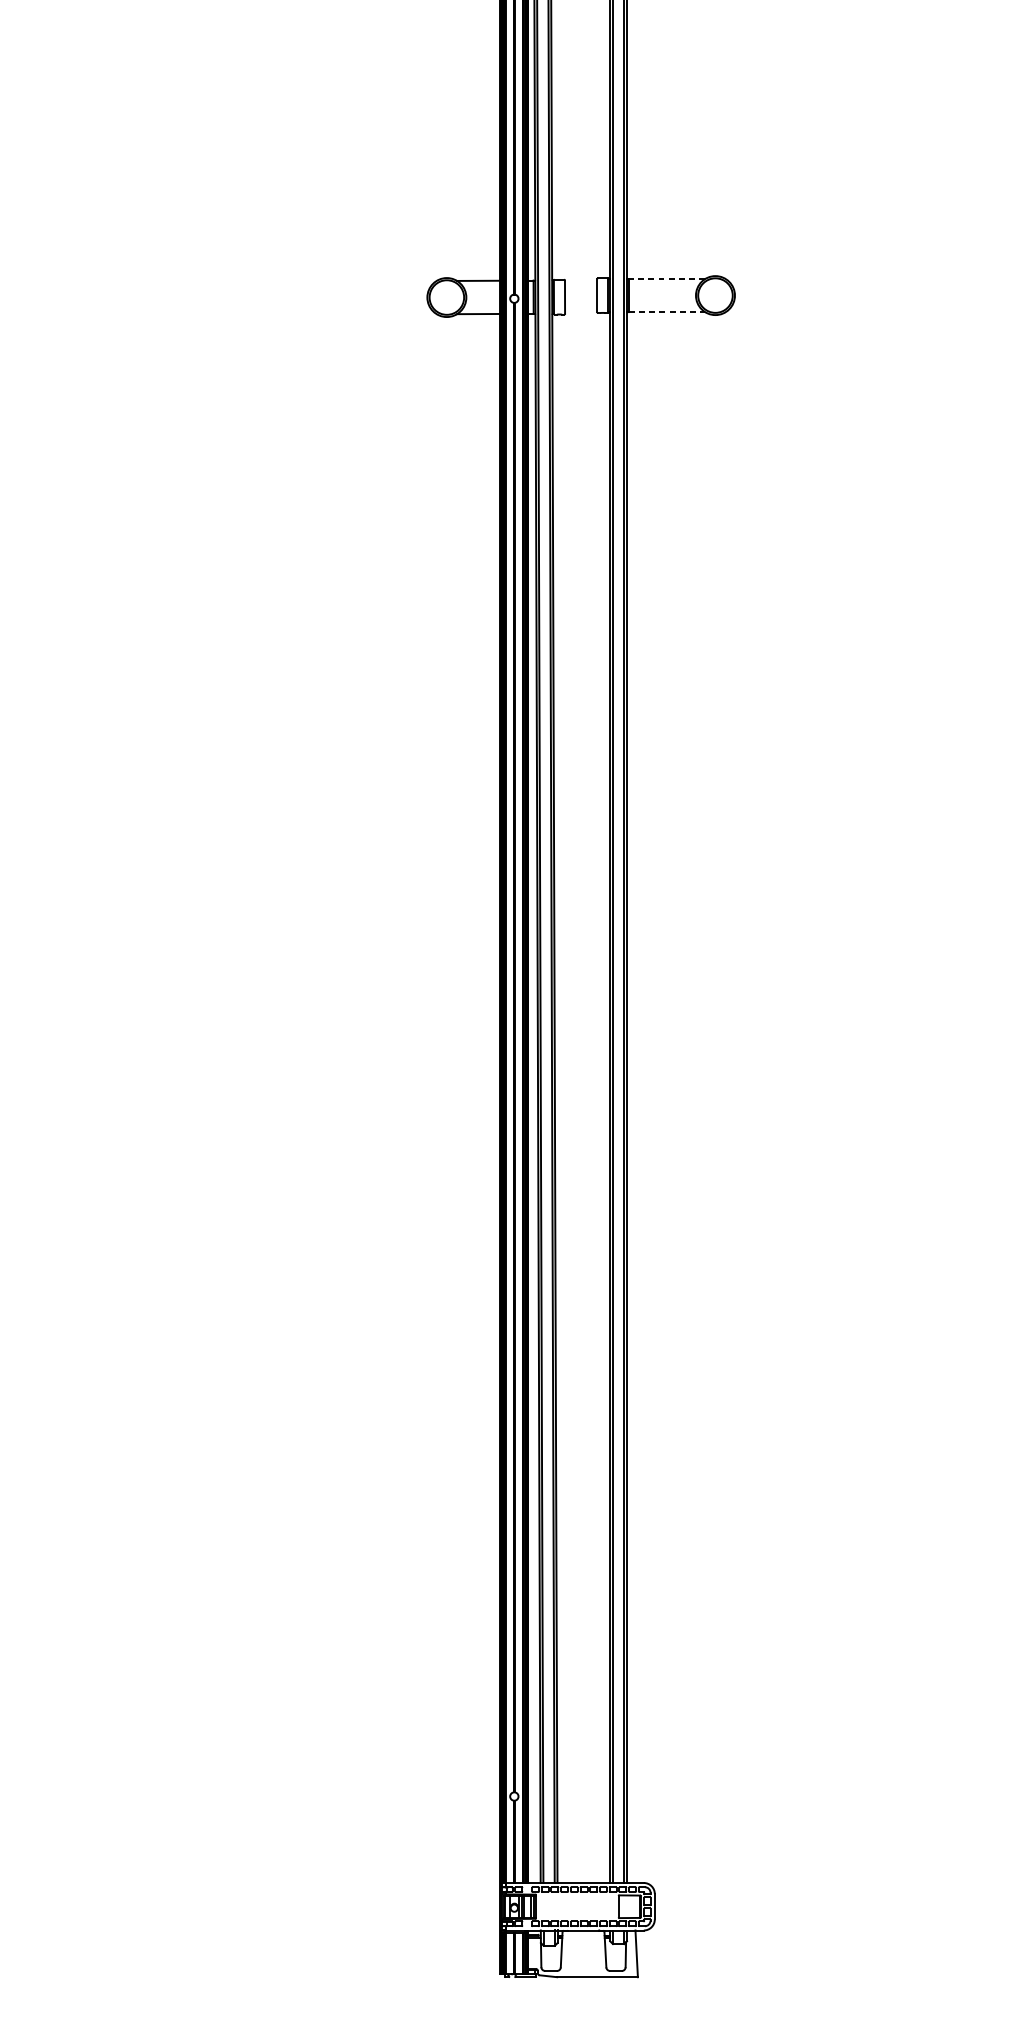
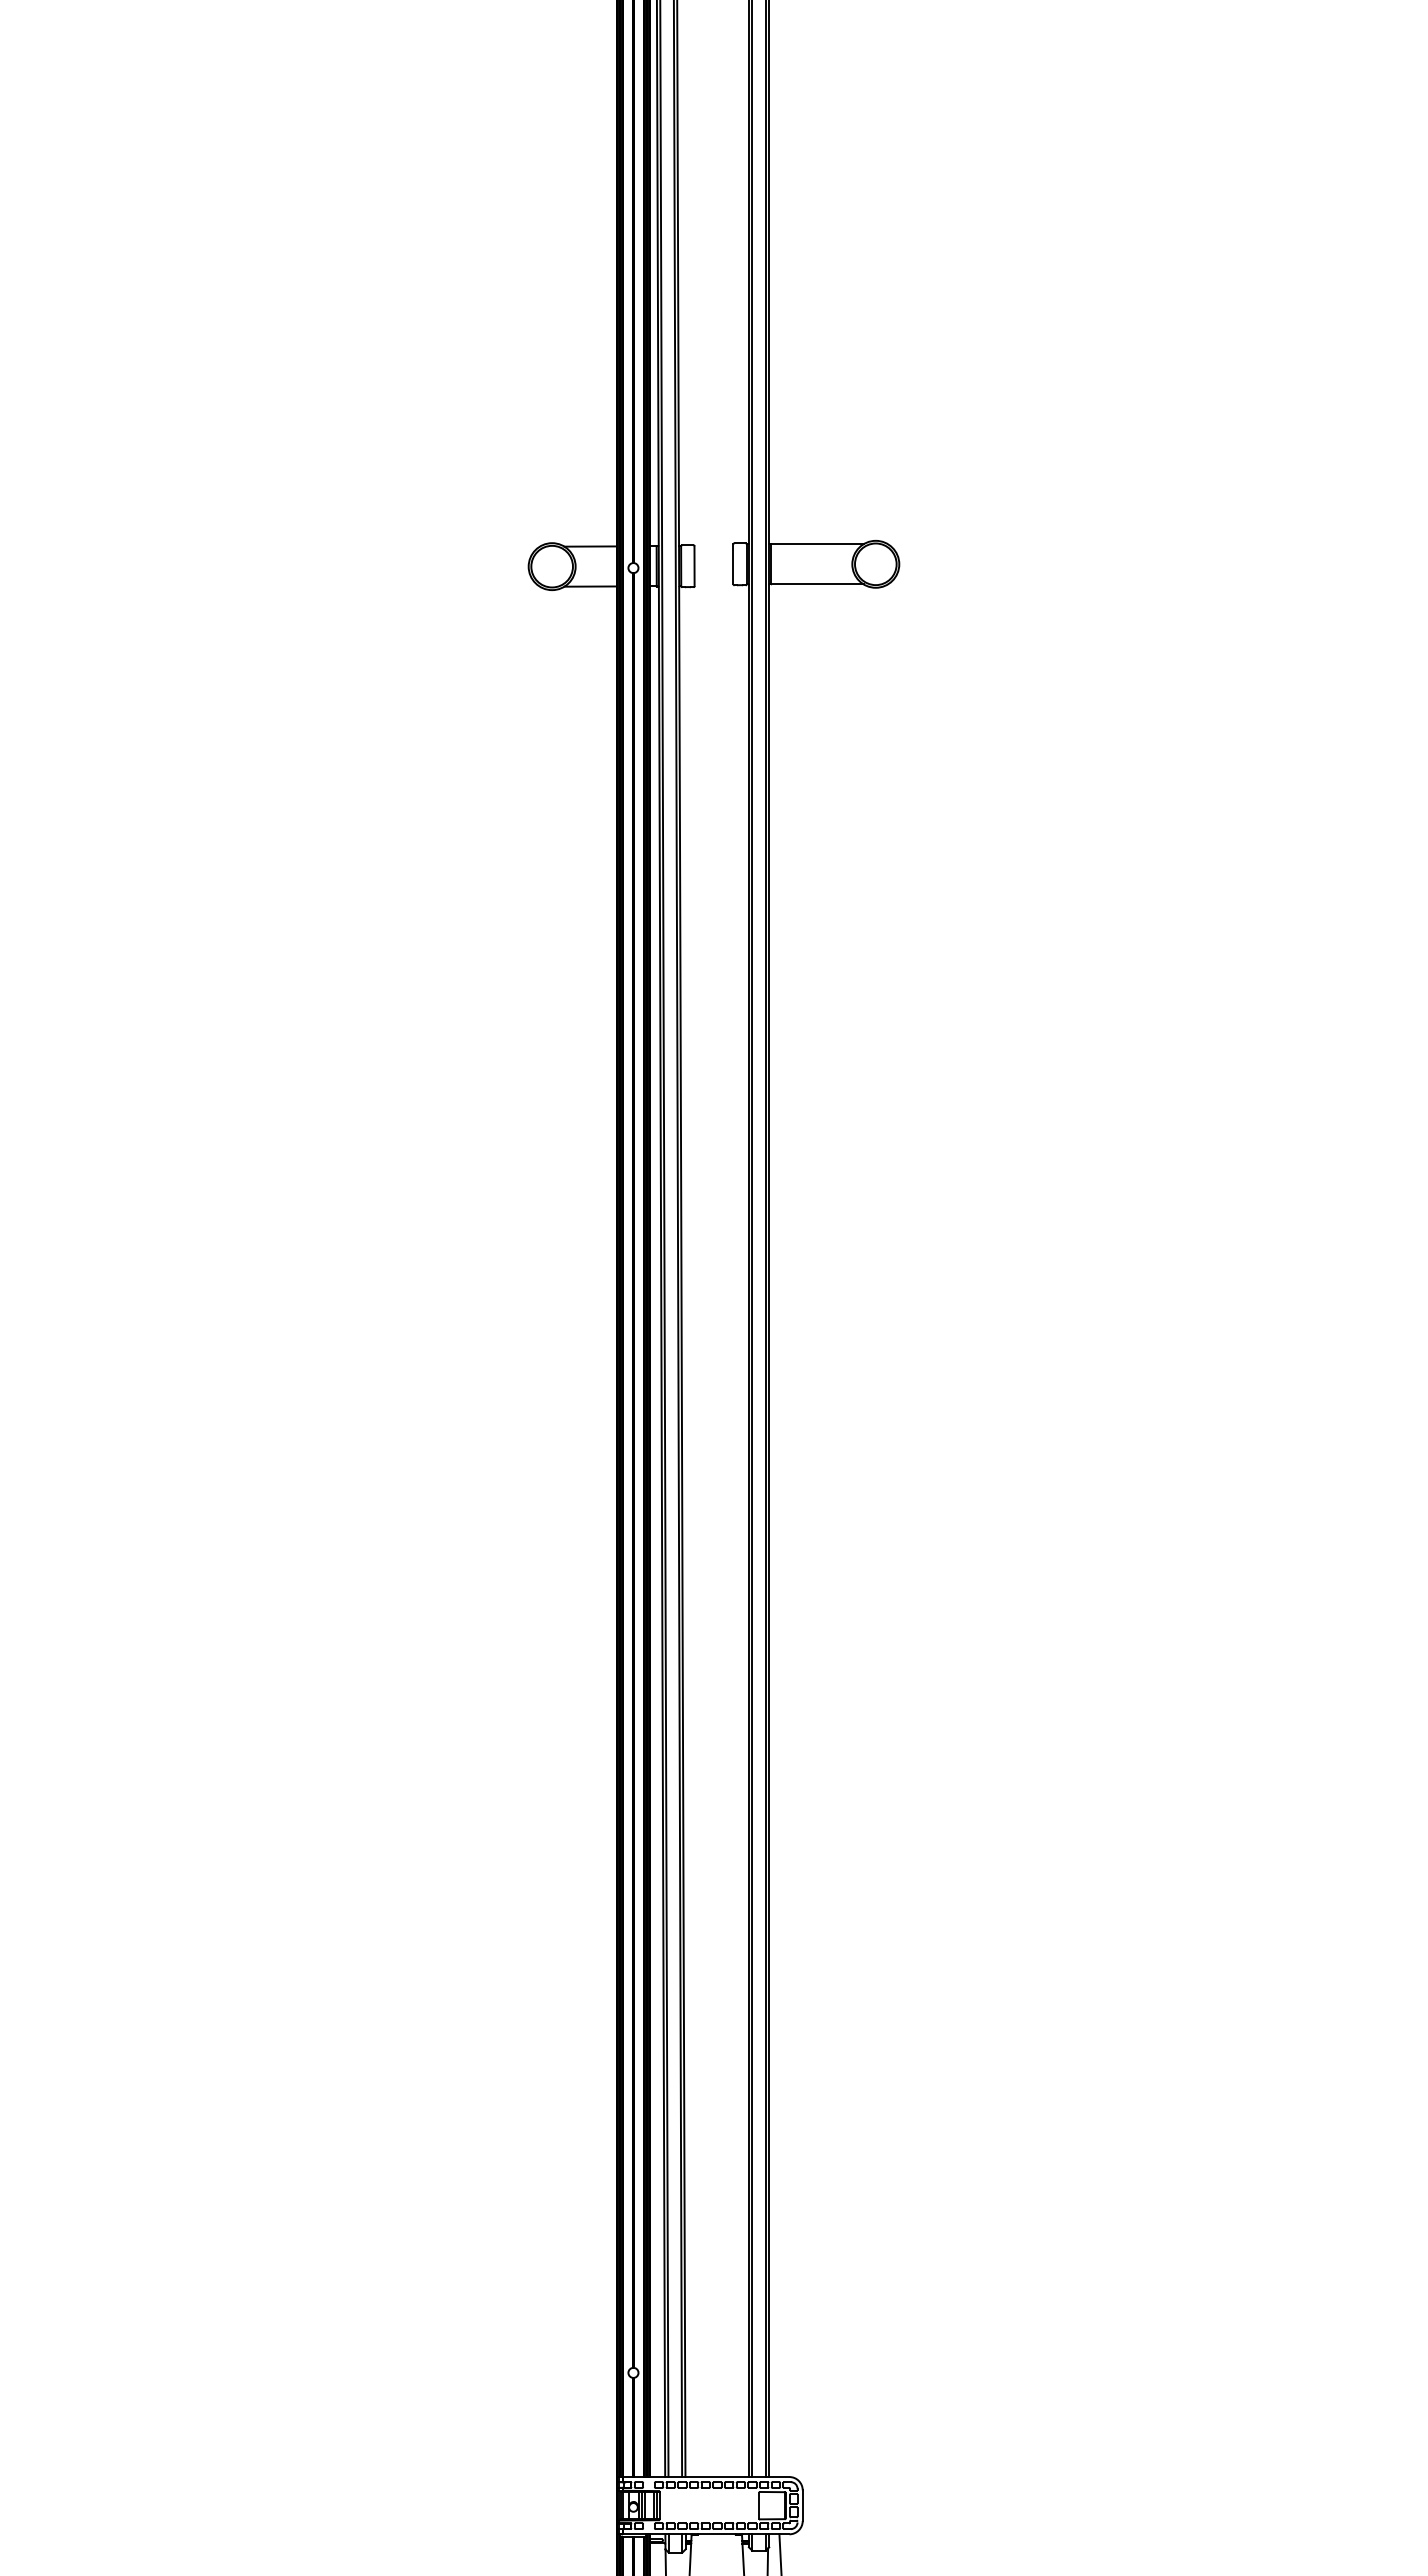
line: (666, 279) -> (816, 544), dashed -> solid
line: (667, 312) -> (817, 584), dashed -> solid

